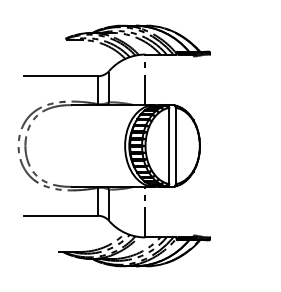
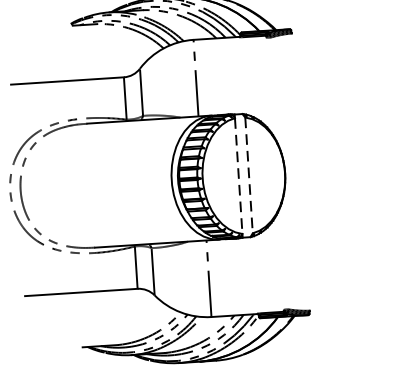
line: (169, 146) -> (239, 176), solid -> dashed
line: (176, 146) -> (249, 176), solid -> dashed

